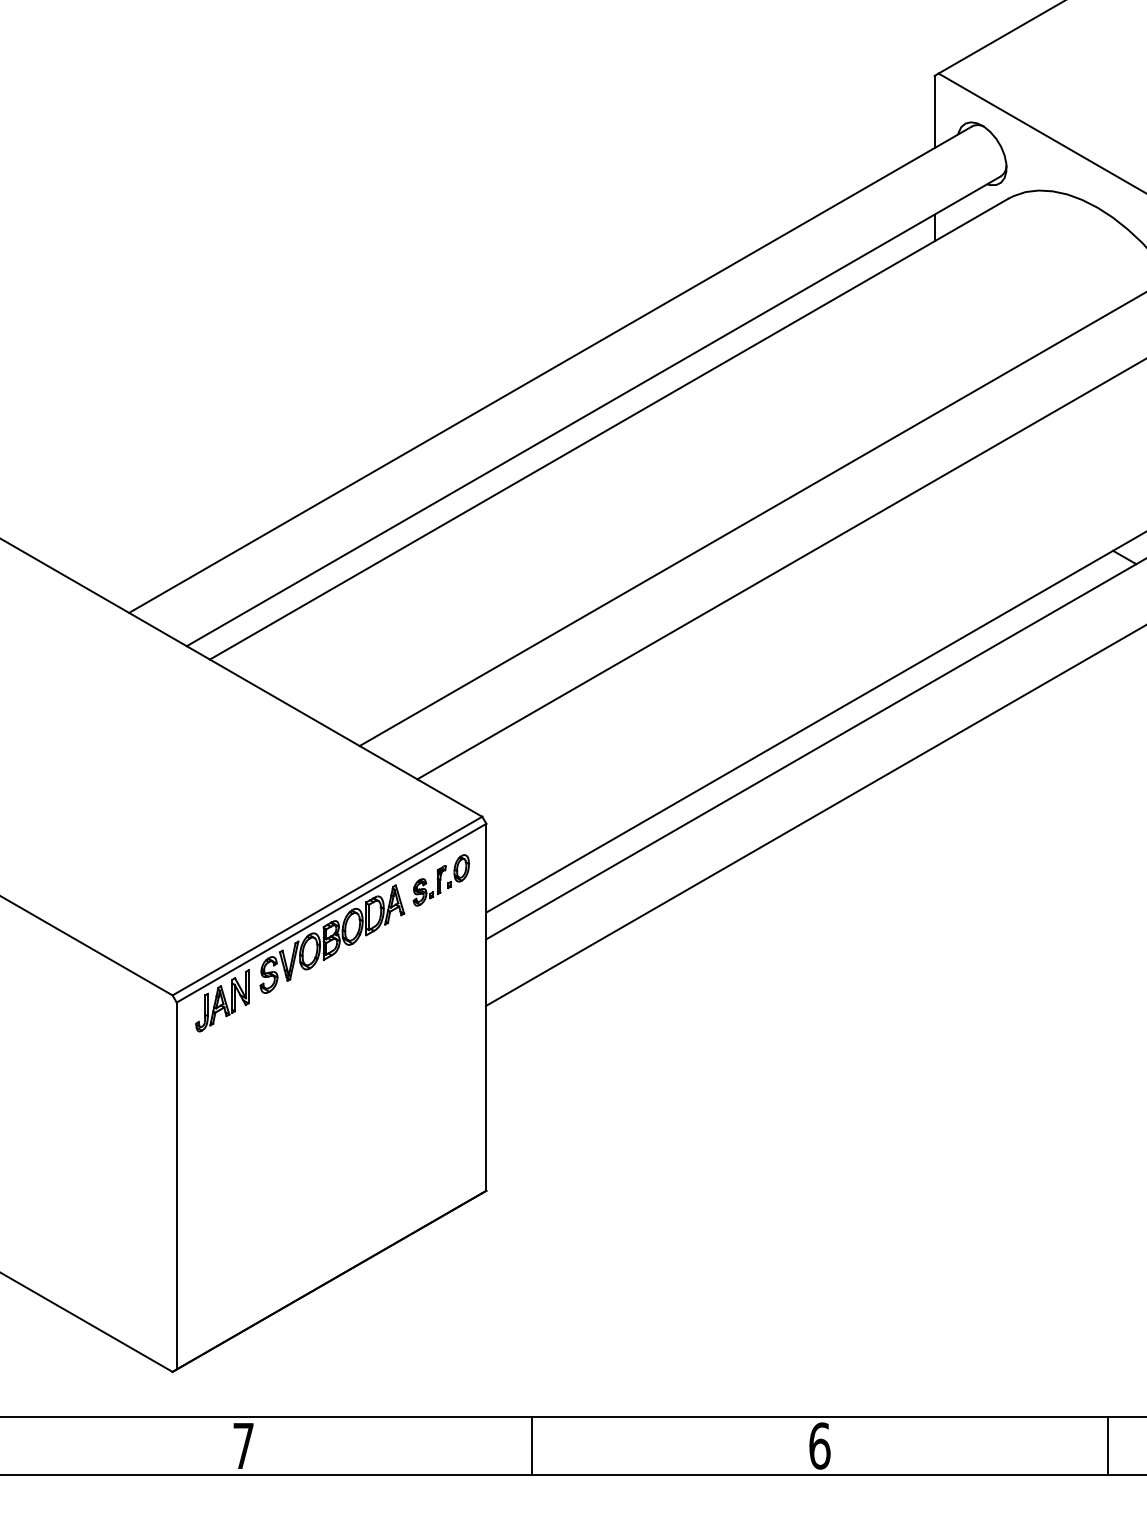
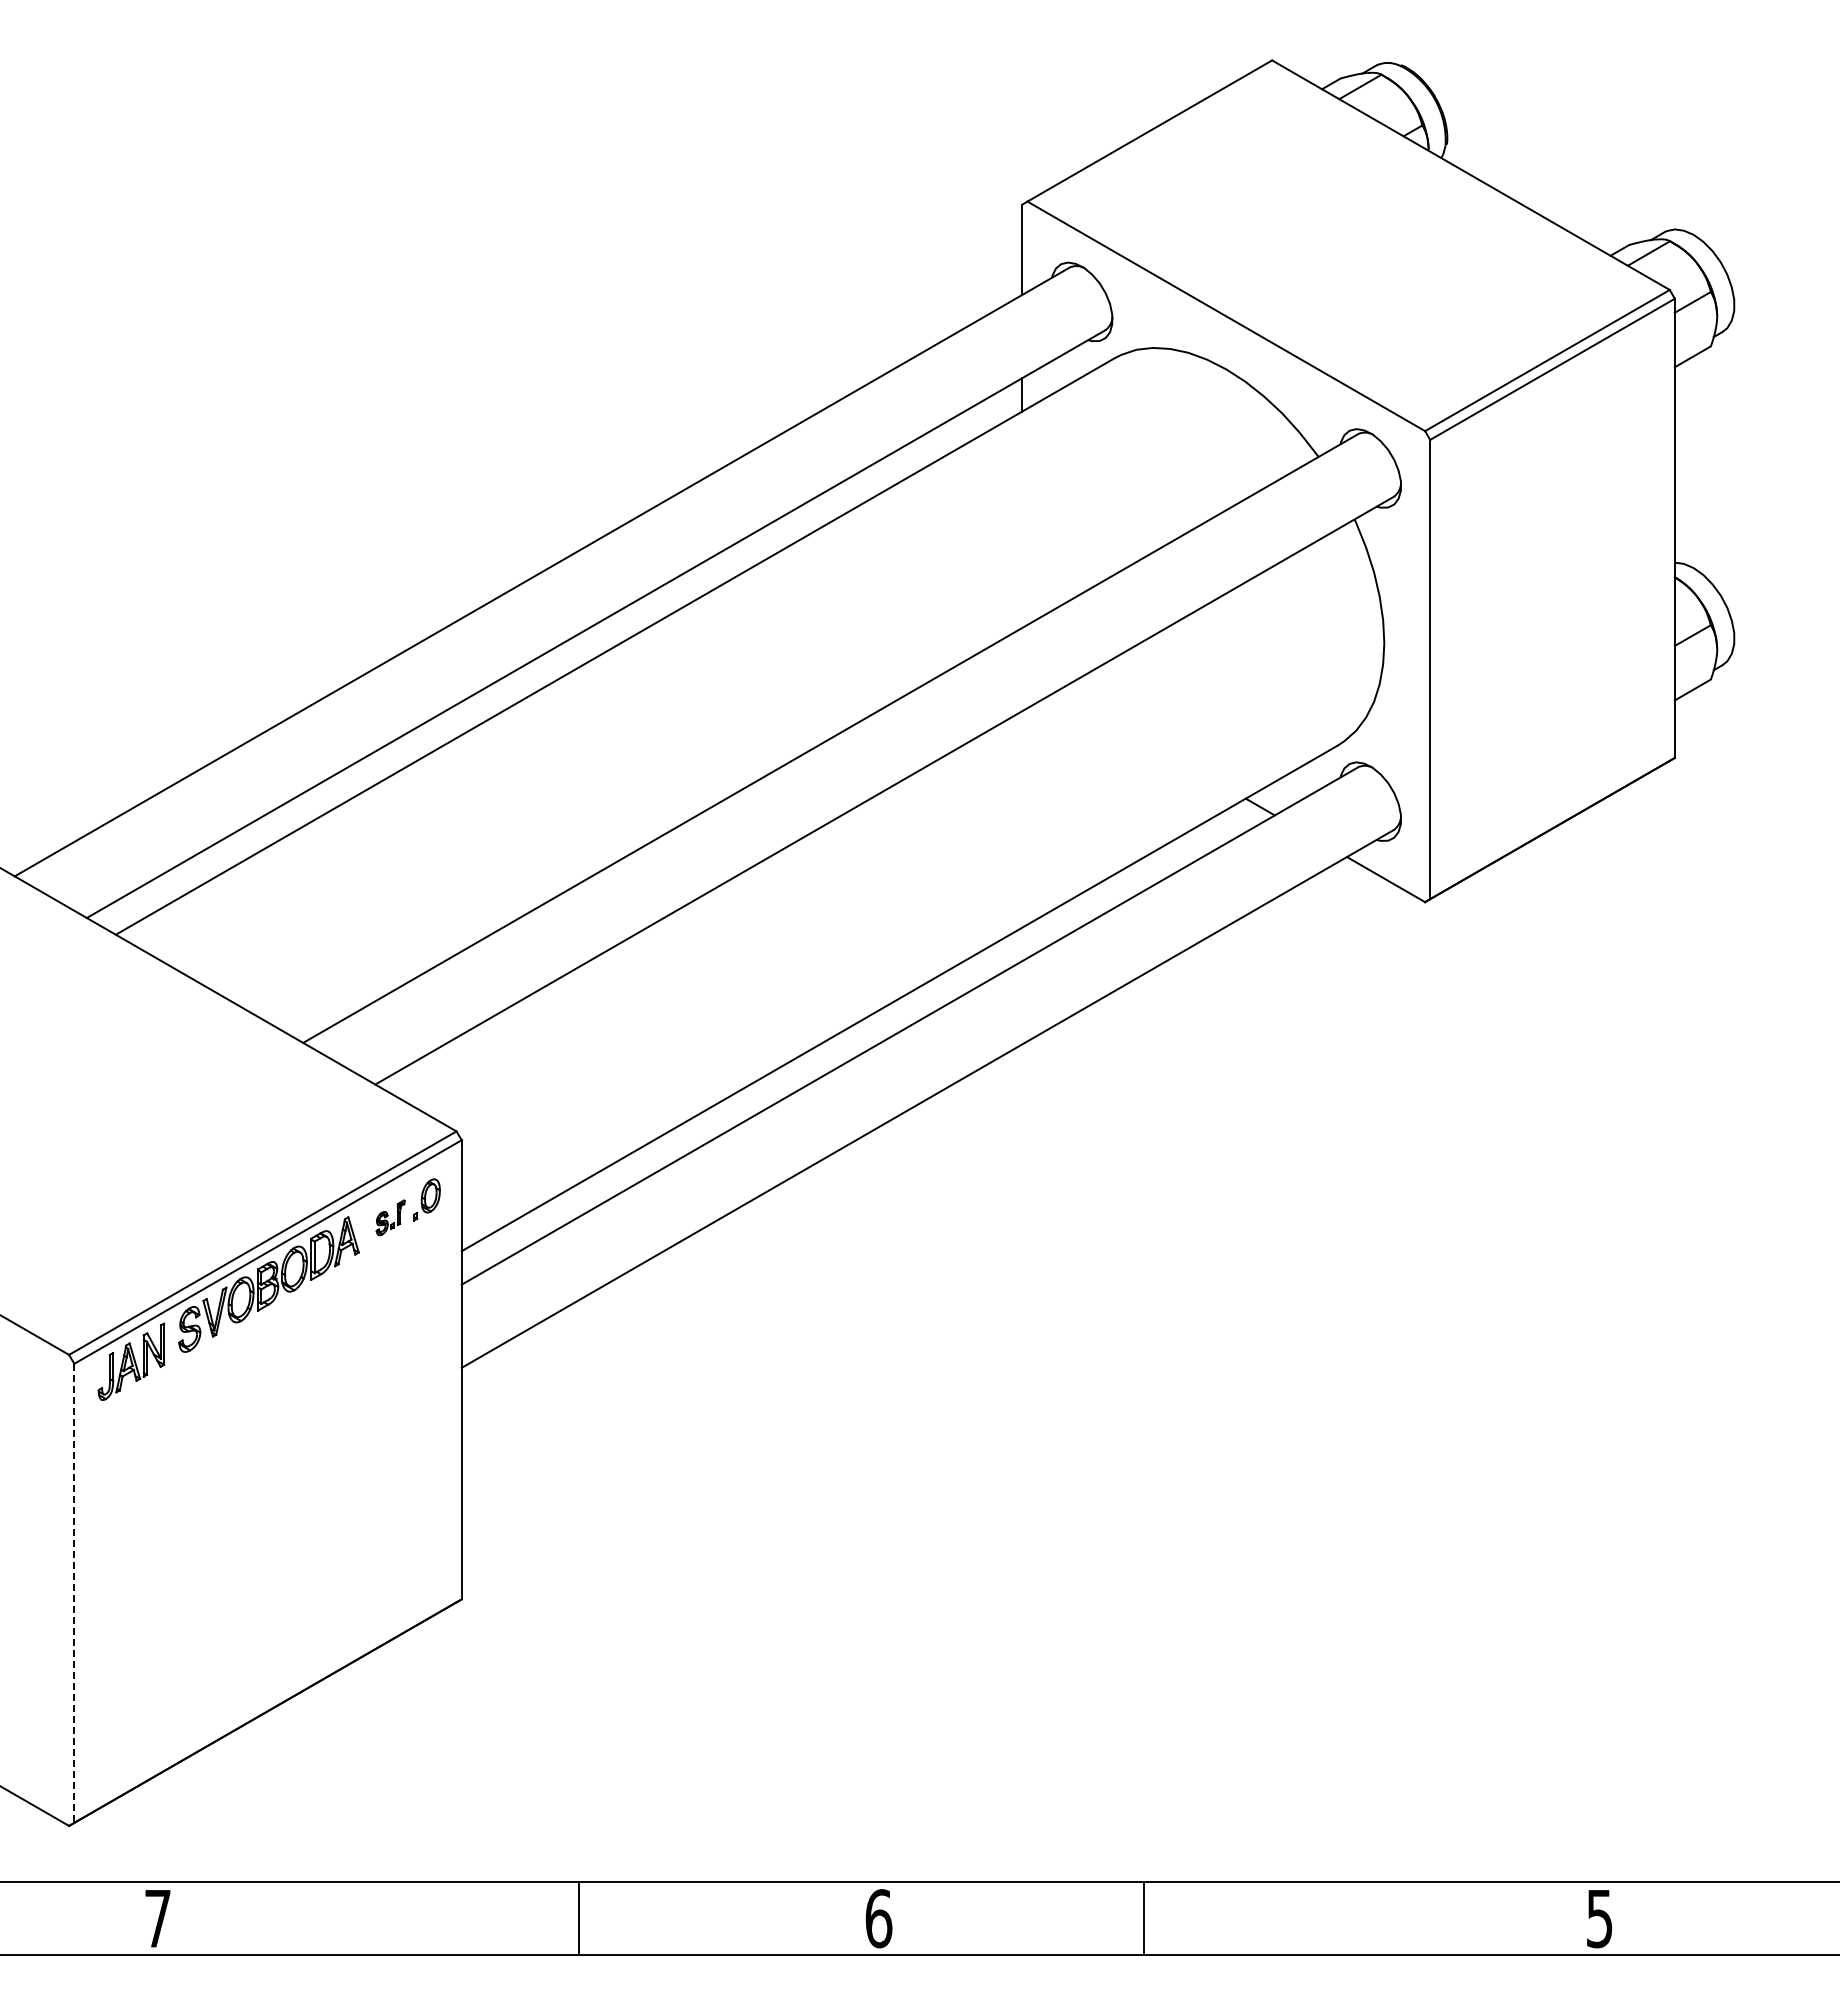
part: (429, 885) -> (390, 1217), size x0.7
line: (176, 1186) -> (74, 1593), solid -> dashed
line: (532, 1445) -> (579, 1918), moved
line: (1108, 1445) -> (1144, 1918), moved

